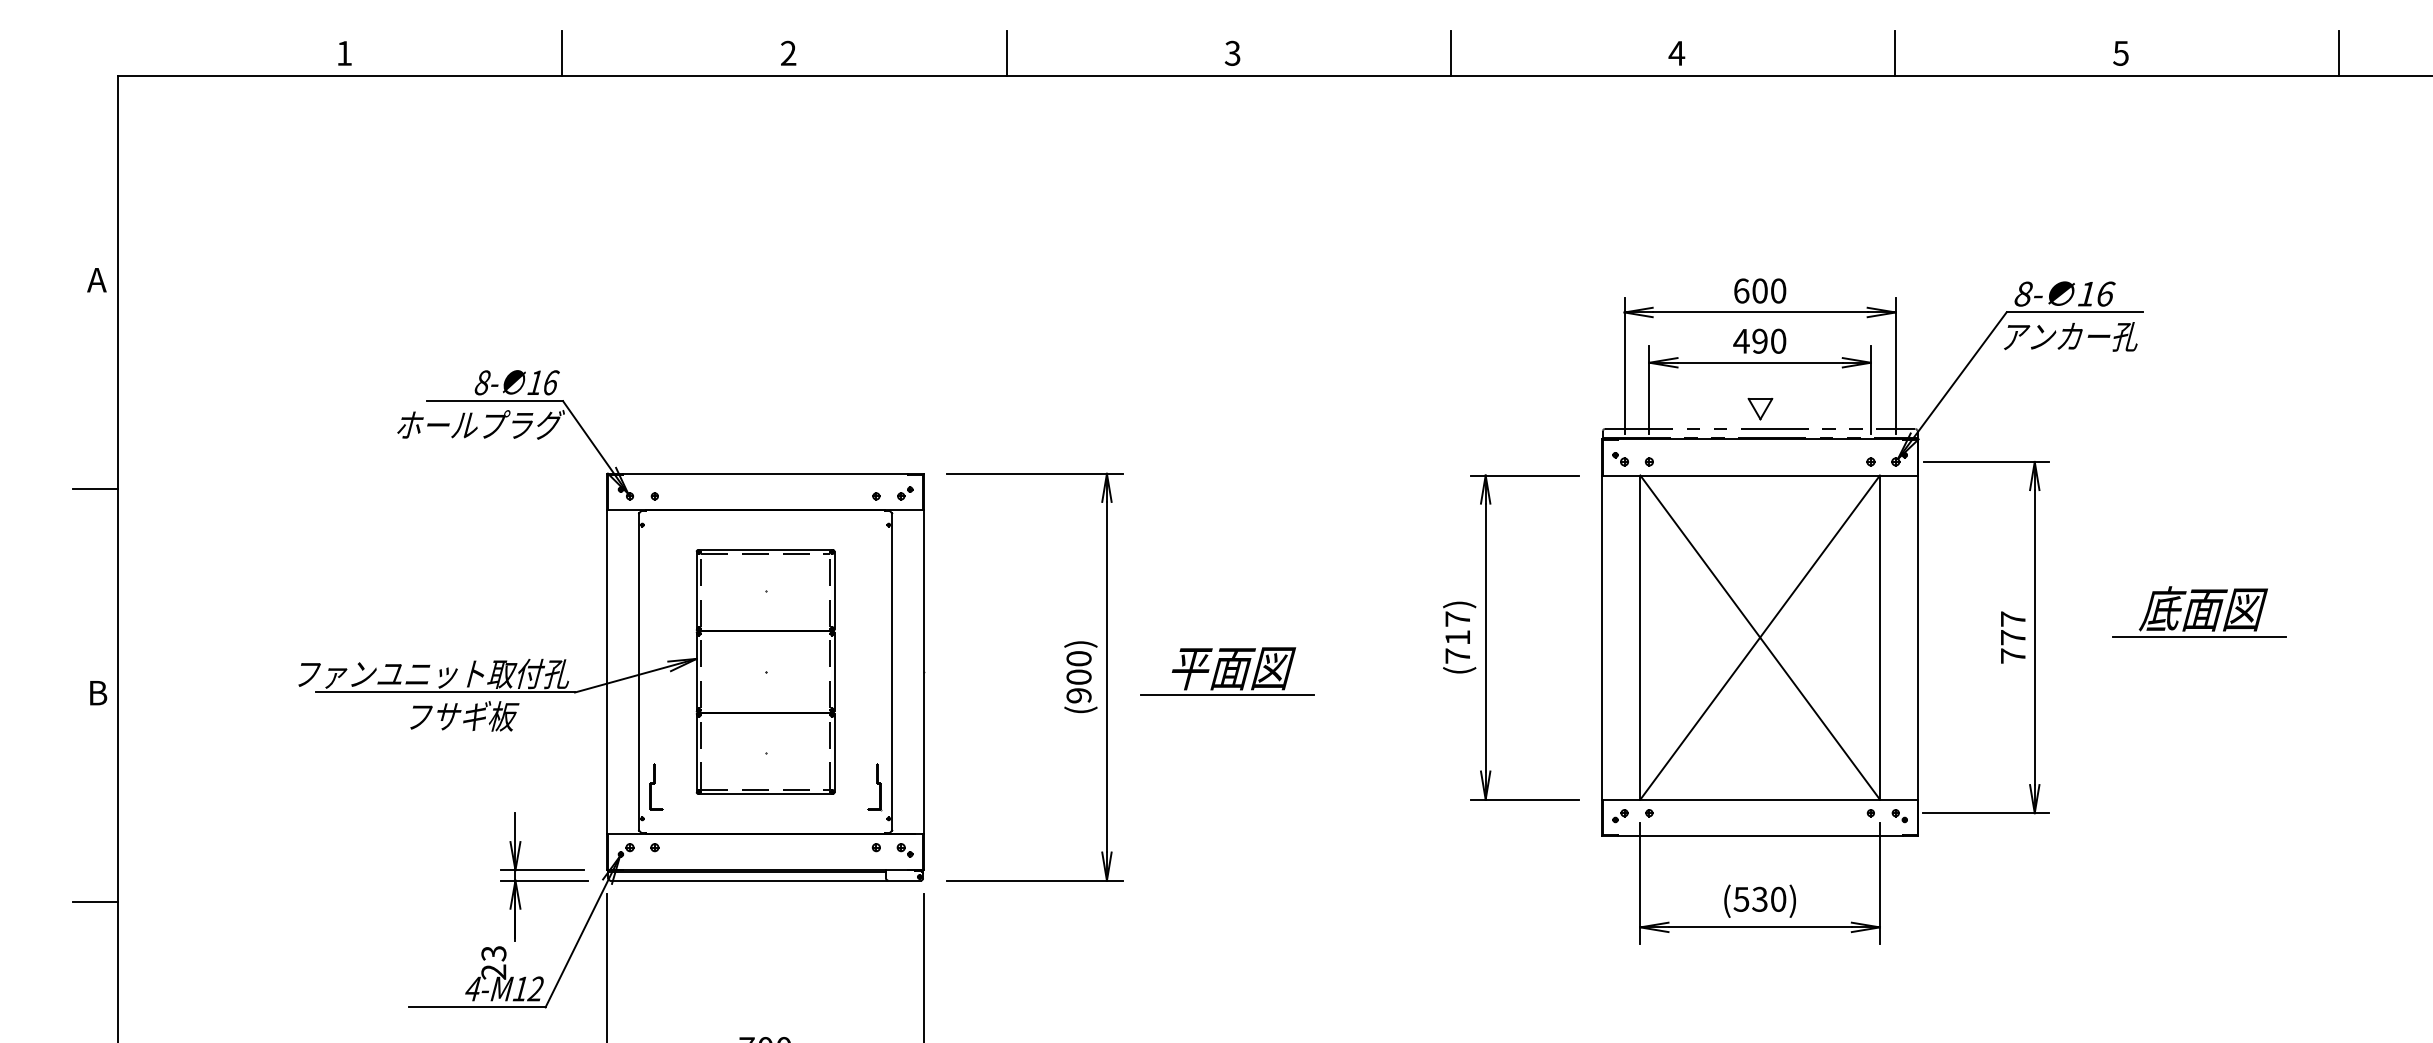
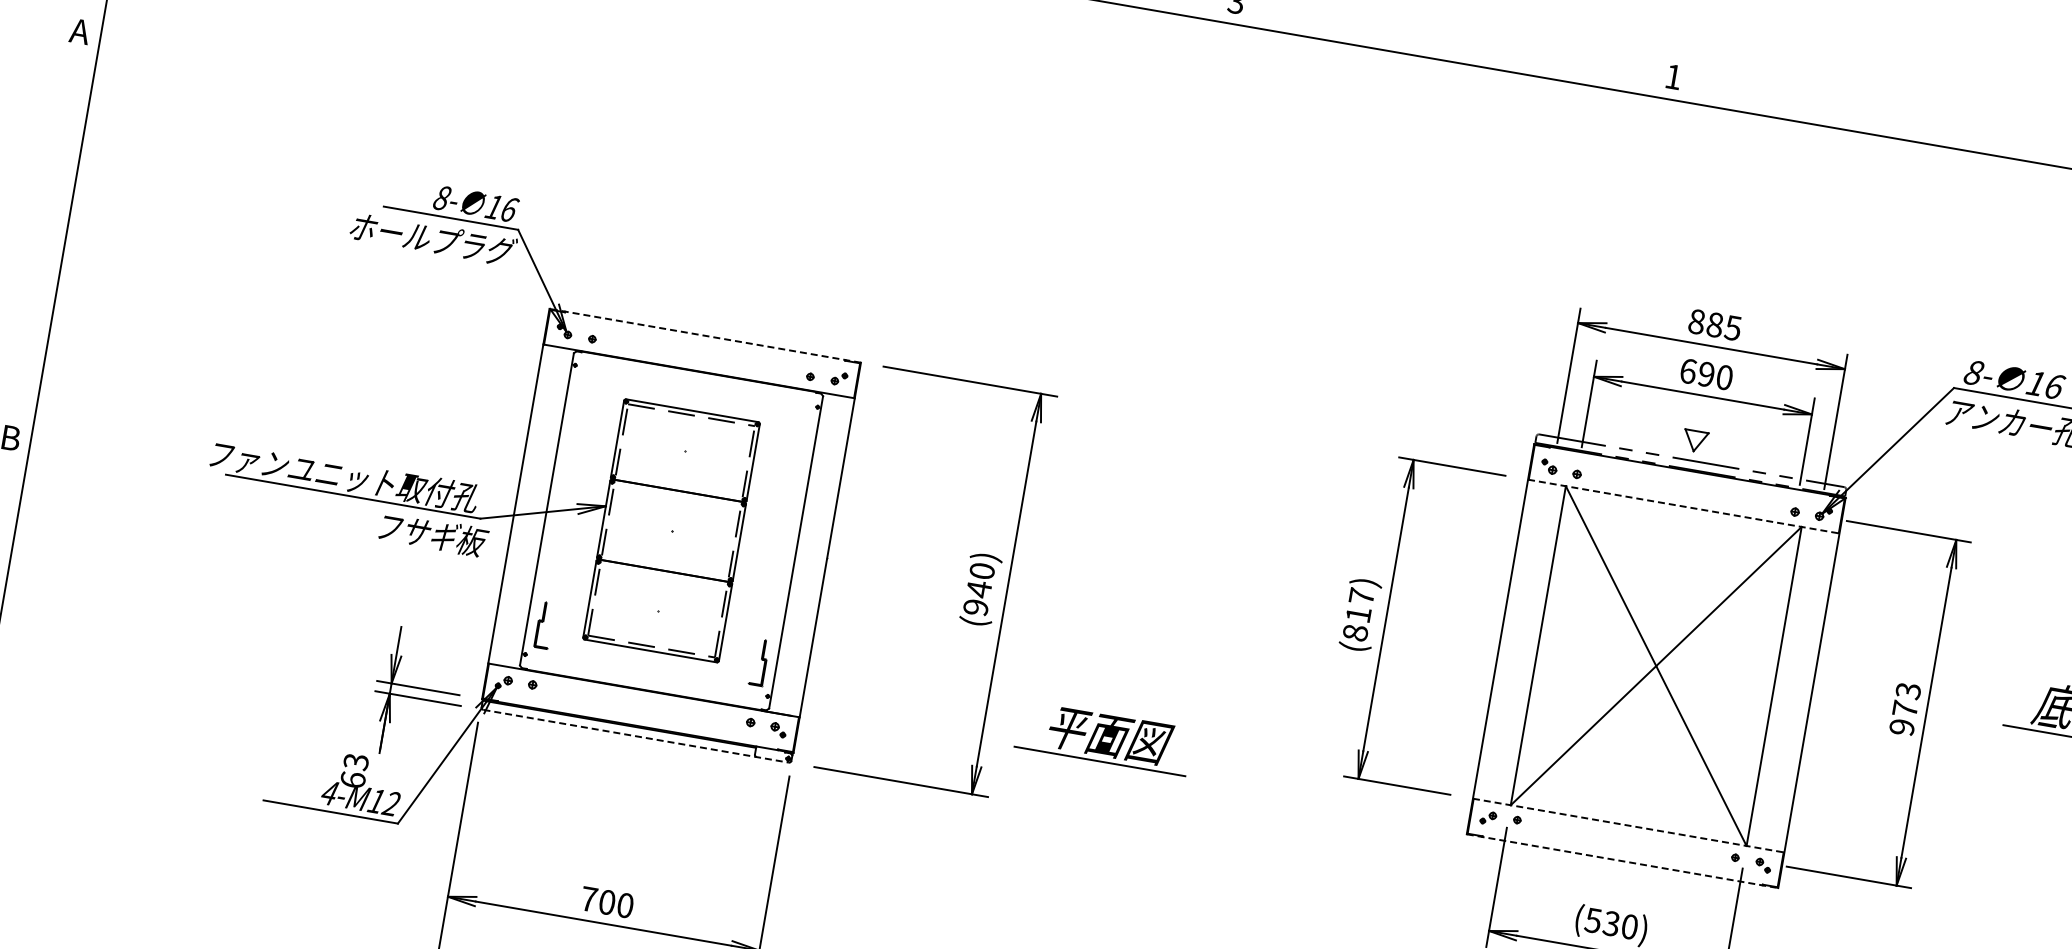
line: (1450, 53) -> (1450, 38), removed
text: (1676, 53) -> (1673, 77), 4 -> 1
line: (1894, 53) -> (1887, 114), removed
text: (1760, 290) -> (1715, 324), 600 -> 885
text: (1741, 340) -> (1688, 370), 490 -> 690
line: (765, 473) -> (705, 335), solid -> dashed
line: (1760, 475) -> (1684, 506), solid -> dashed
line: (95, 489) -> (42, 237), removed
text: (2012, 637) -> (1904, 708), 777 -> 973
text: (1457, 655) -> (1355, 632), (717) -> (817)
part: (1227, 671) -> (1103, 737), moved
text: (1078, 677) -> (978, 589), (900) -> (940)
text: (464, 716) -> (433, 534), moved
line: (1760, 799) -> (1629, 825), solid -> dashed
line: (1760, 835) -> (1622, 860), solid -> dashed
line: (766, 880) -> (636, 736), solid -> dashed
text: (493, 971) -> (352, 779), 23 -> 63

